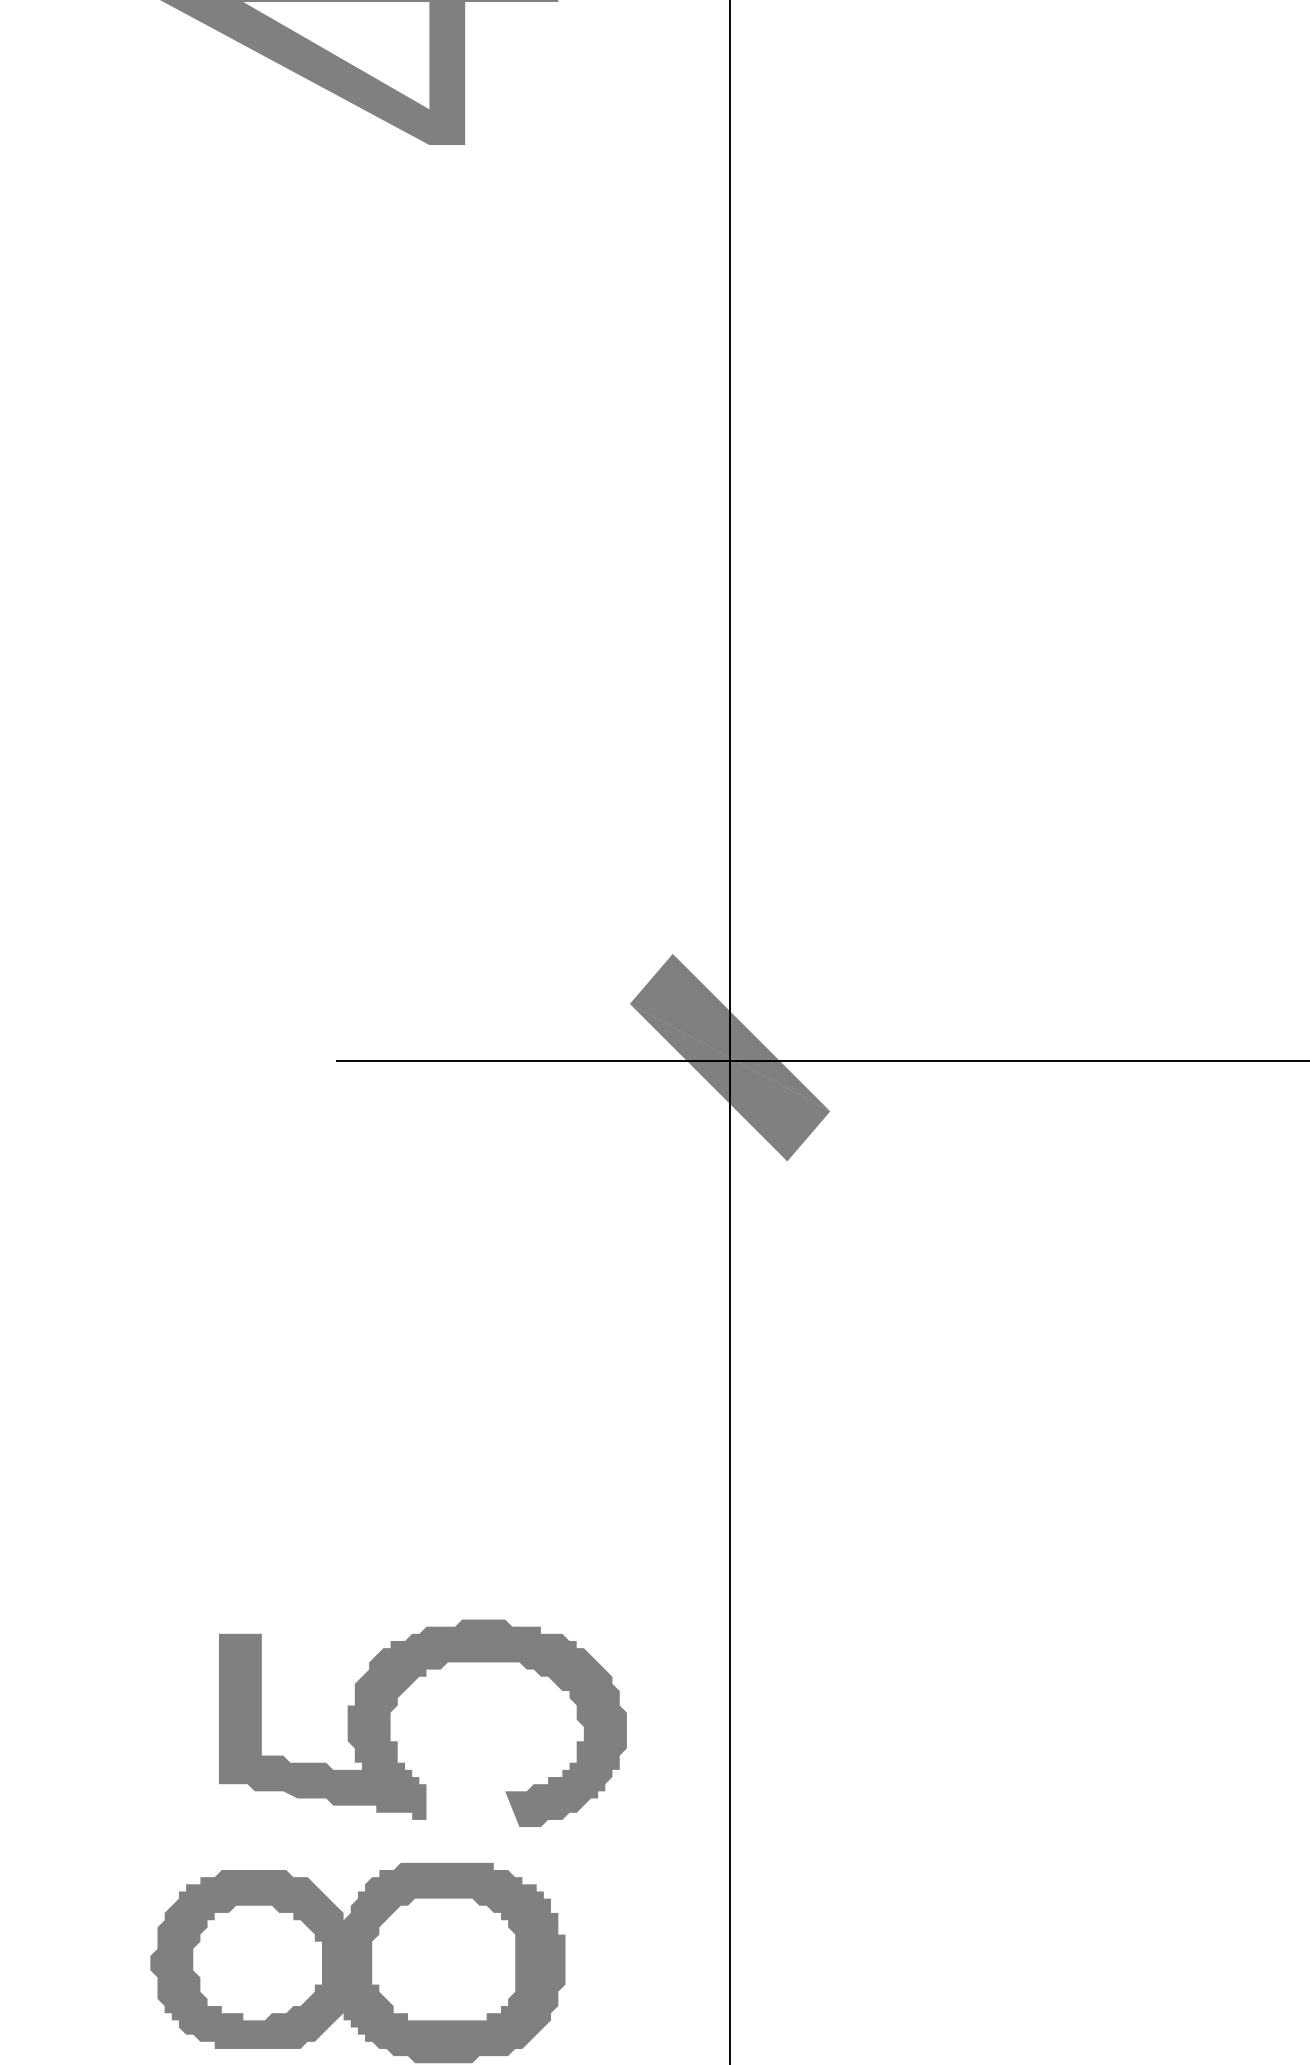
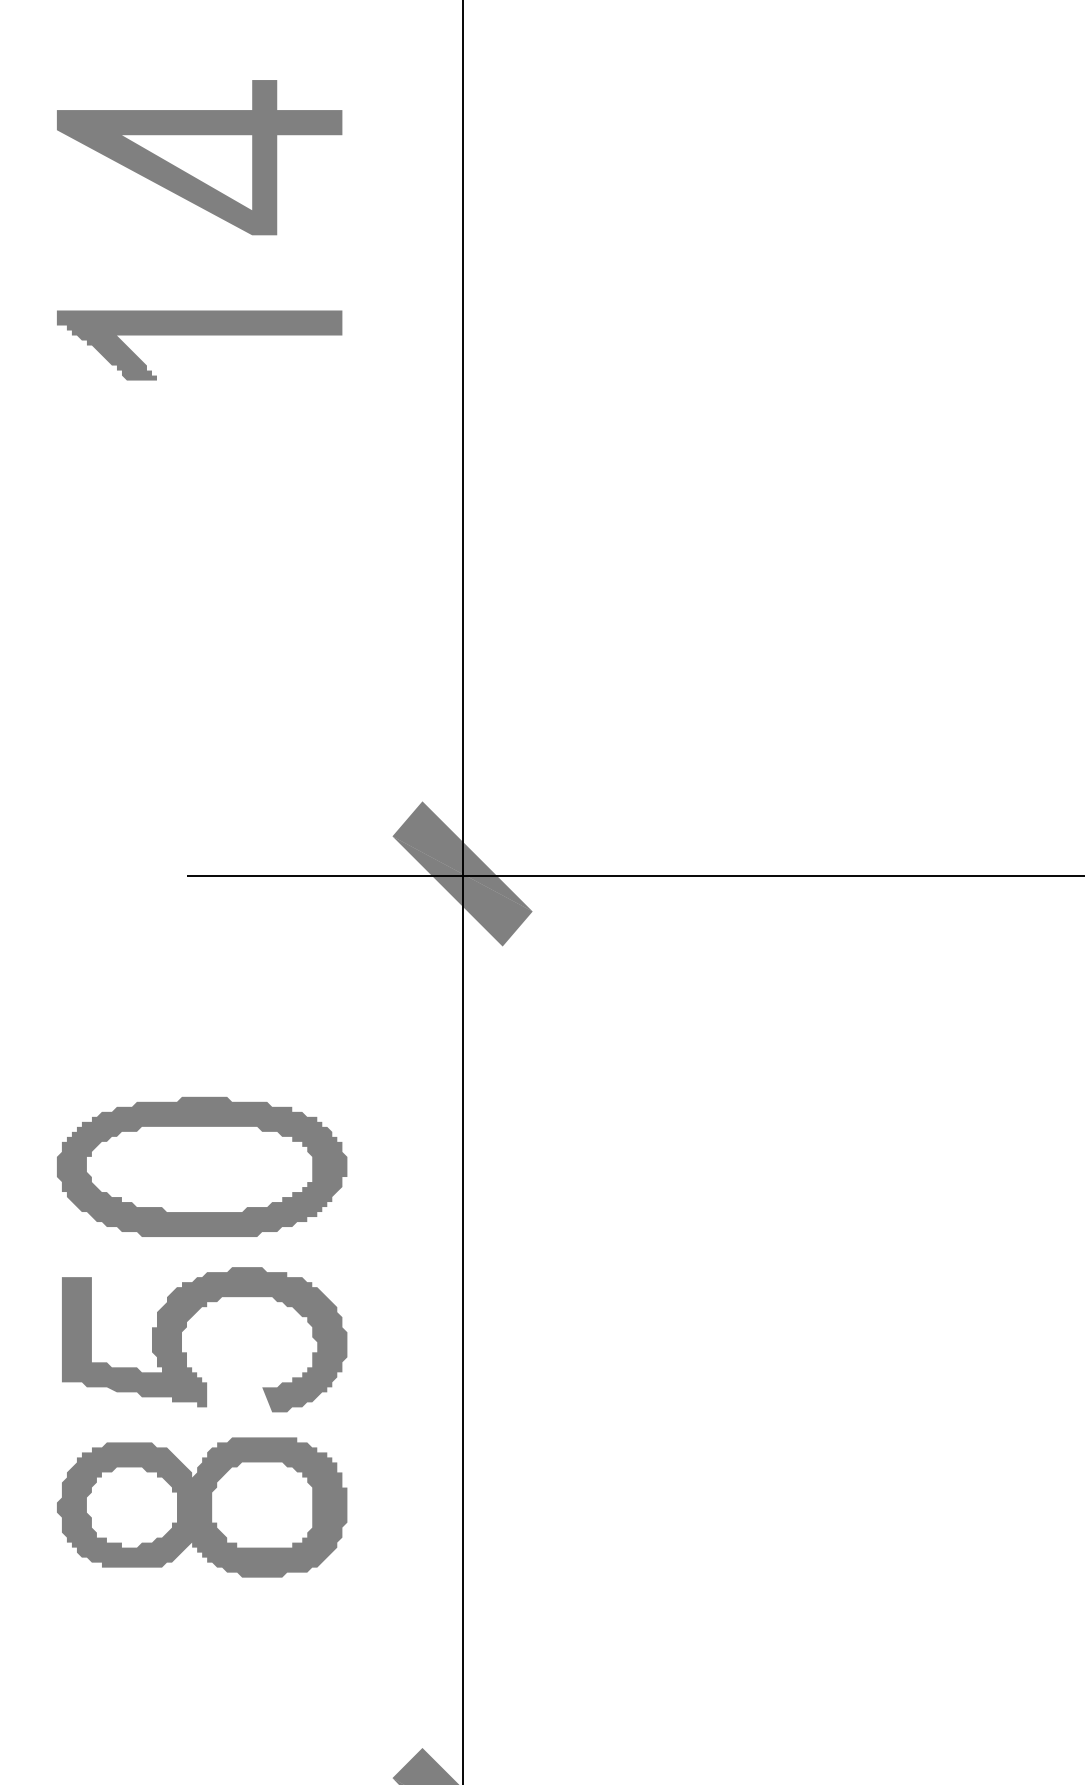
fill: (354, 302) -> (199, 345), added
part: (358, 1475) -> (202, 1166), added
part: (396, 1705) -> (186, 1327), moved

